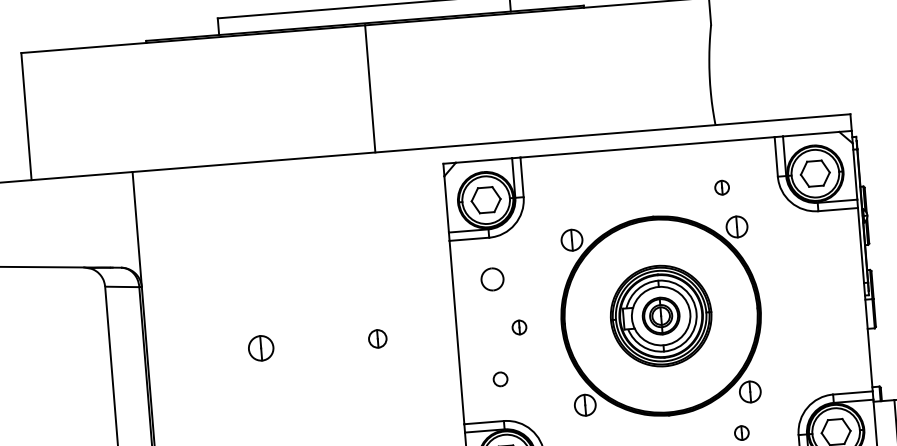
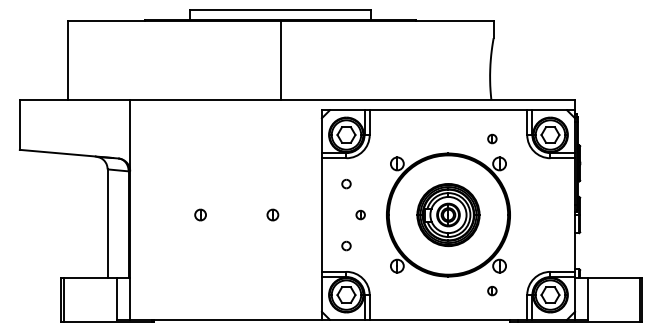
part: (492, 278) -> (346, 183), size x0.62
part: (260, 347) -> (200, 214), size x0.71

